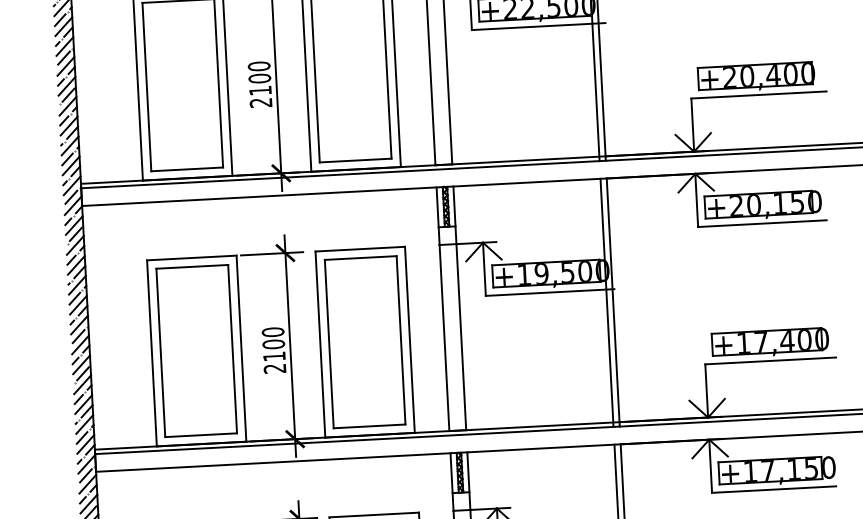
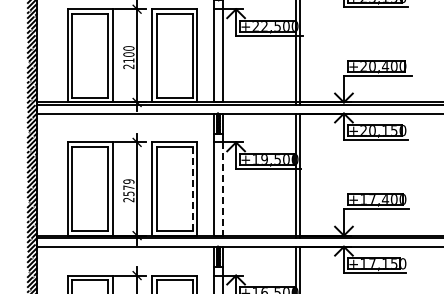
line: (460, 338) -> (222, 189), solid -> dashed
line: (400, 339) -> (192, 188), solid -> dashed
text: (272, 343) -> (128, 187), 2100 -> 2579

